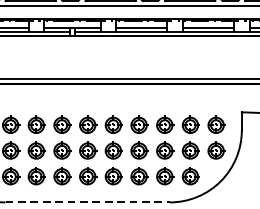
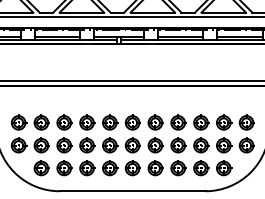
line: (87, 202) -> (132, 191), dashed -> solid

